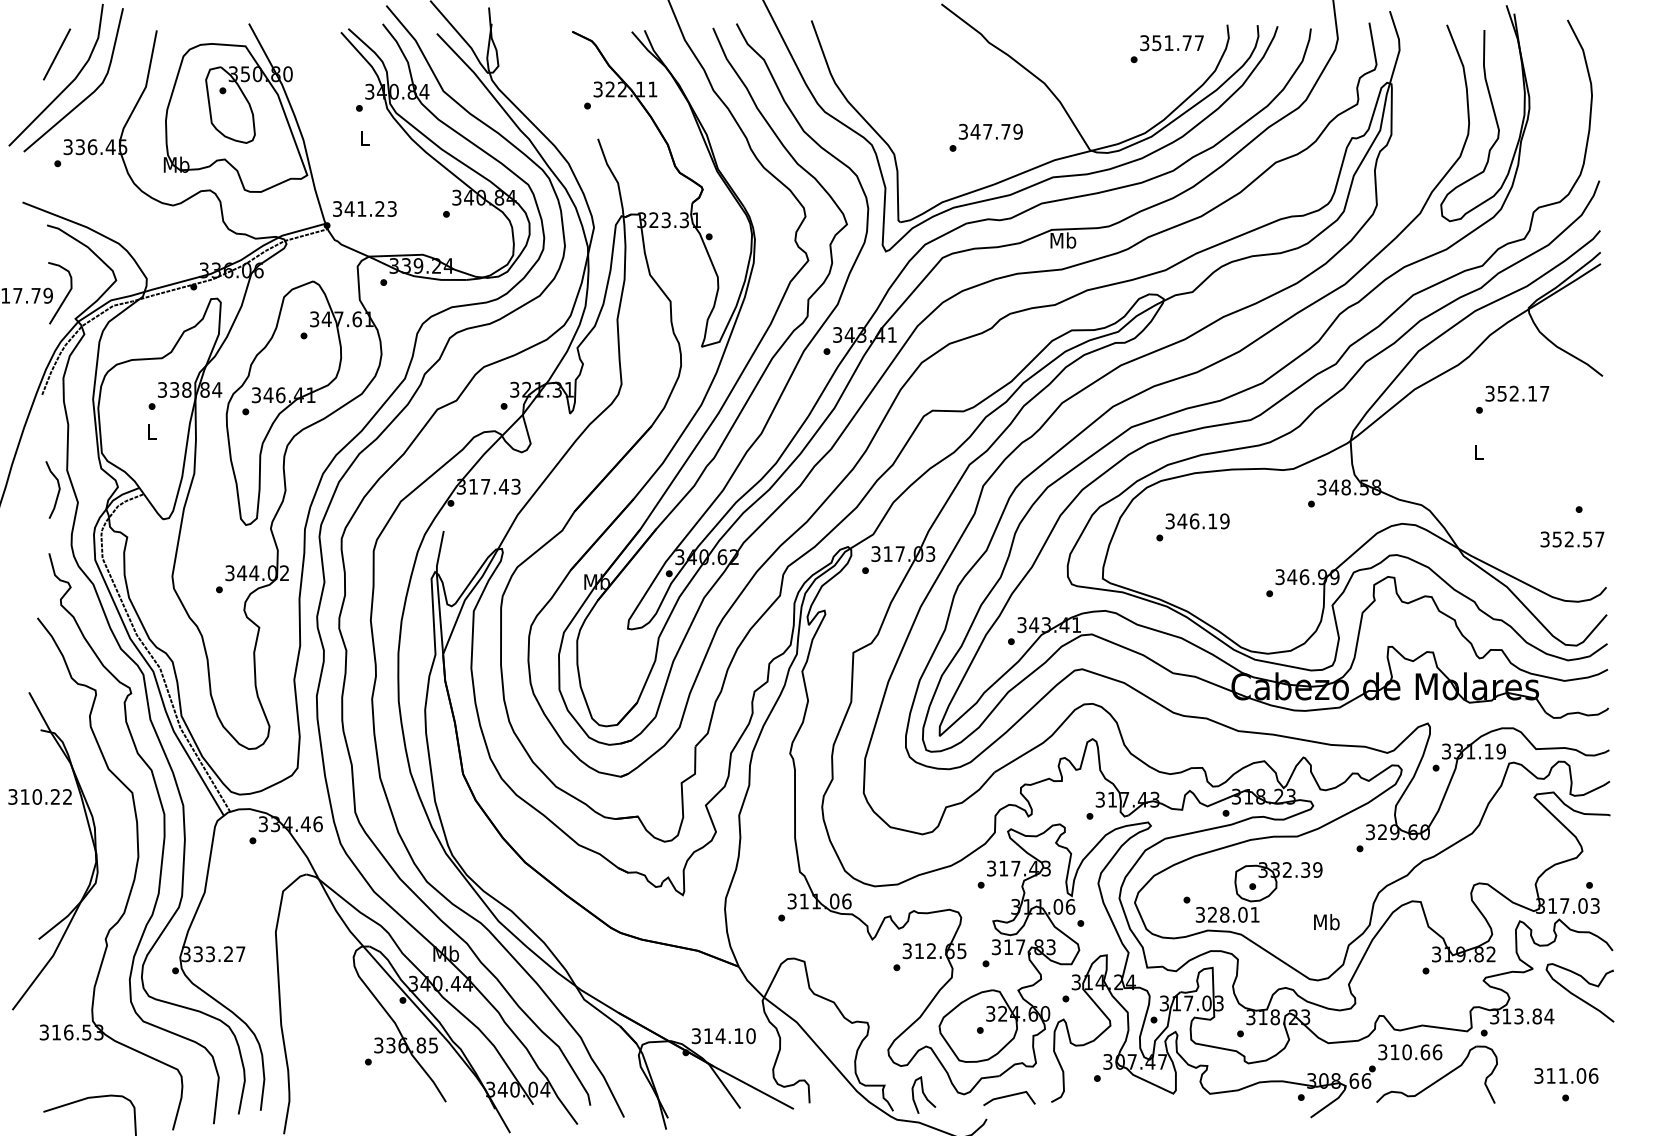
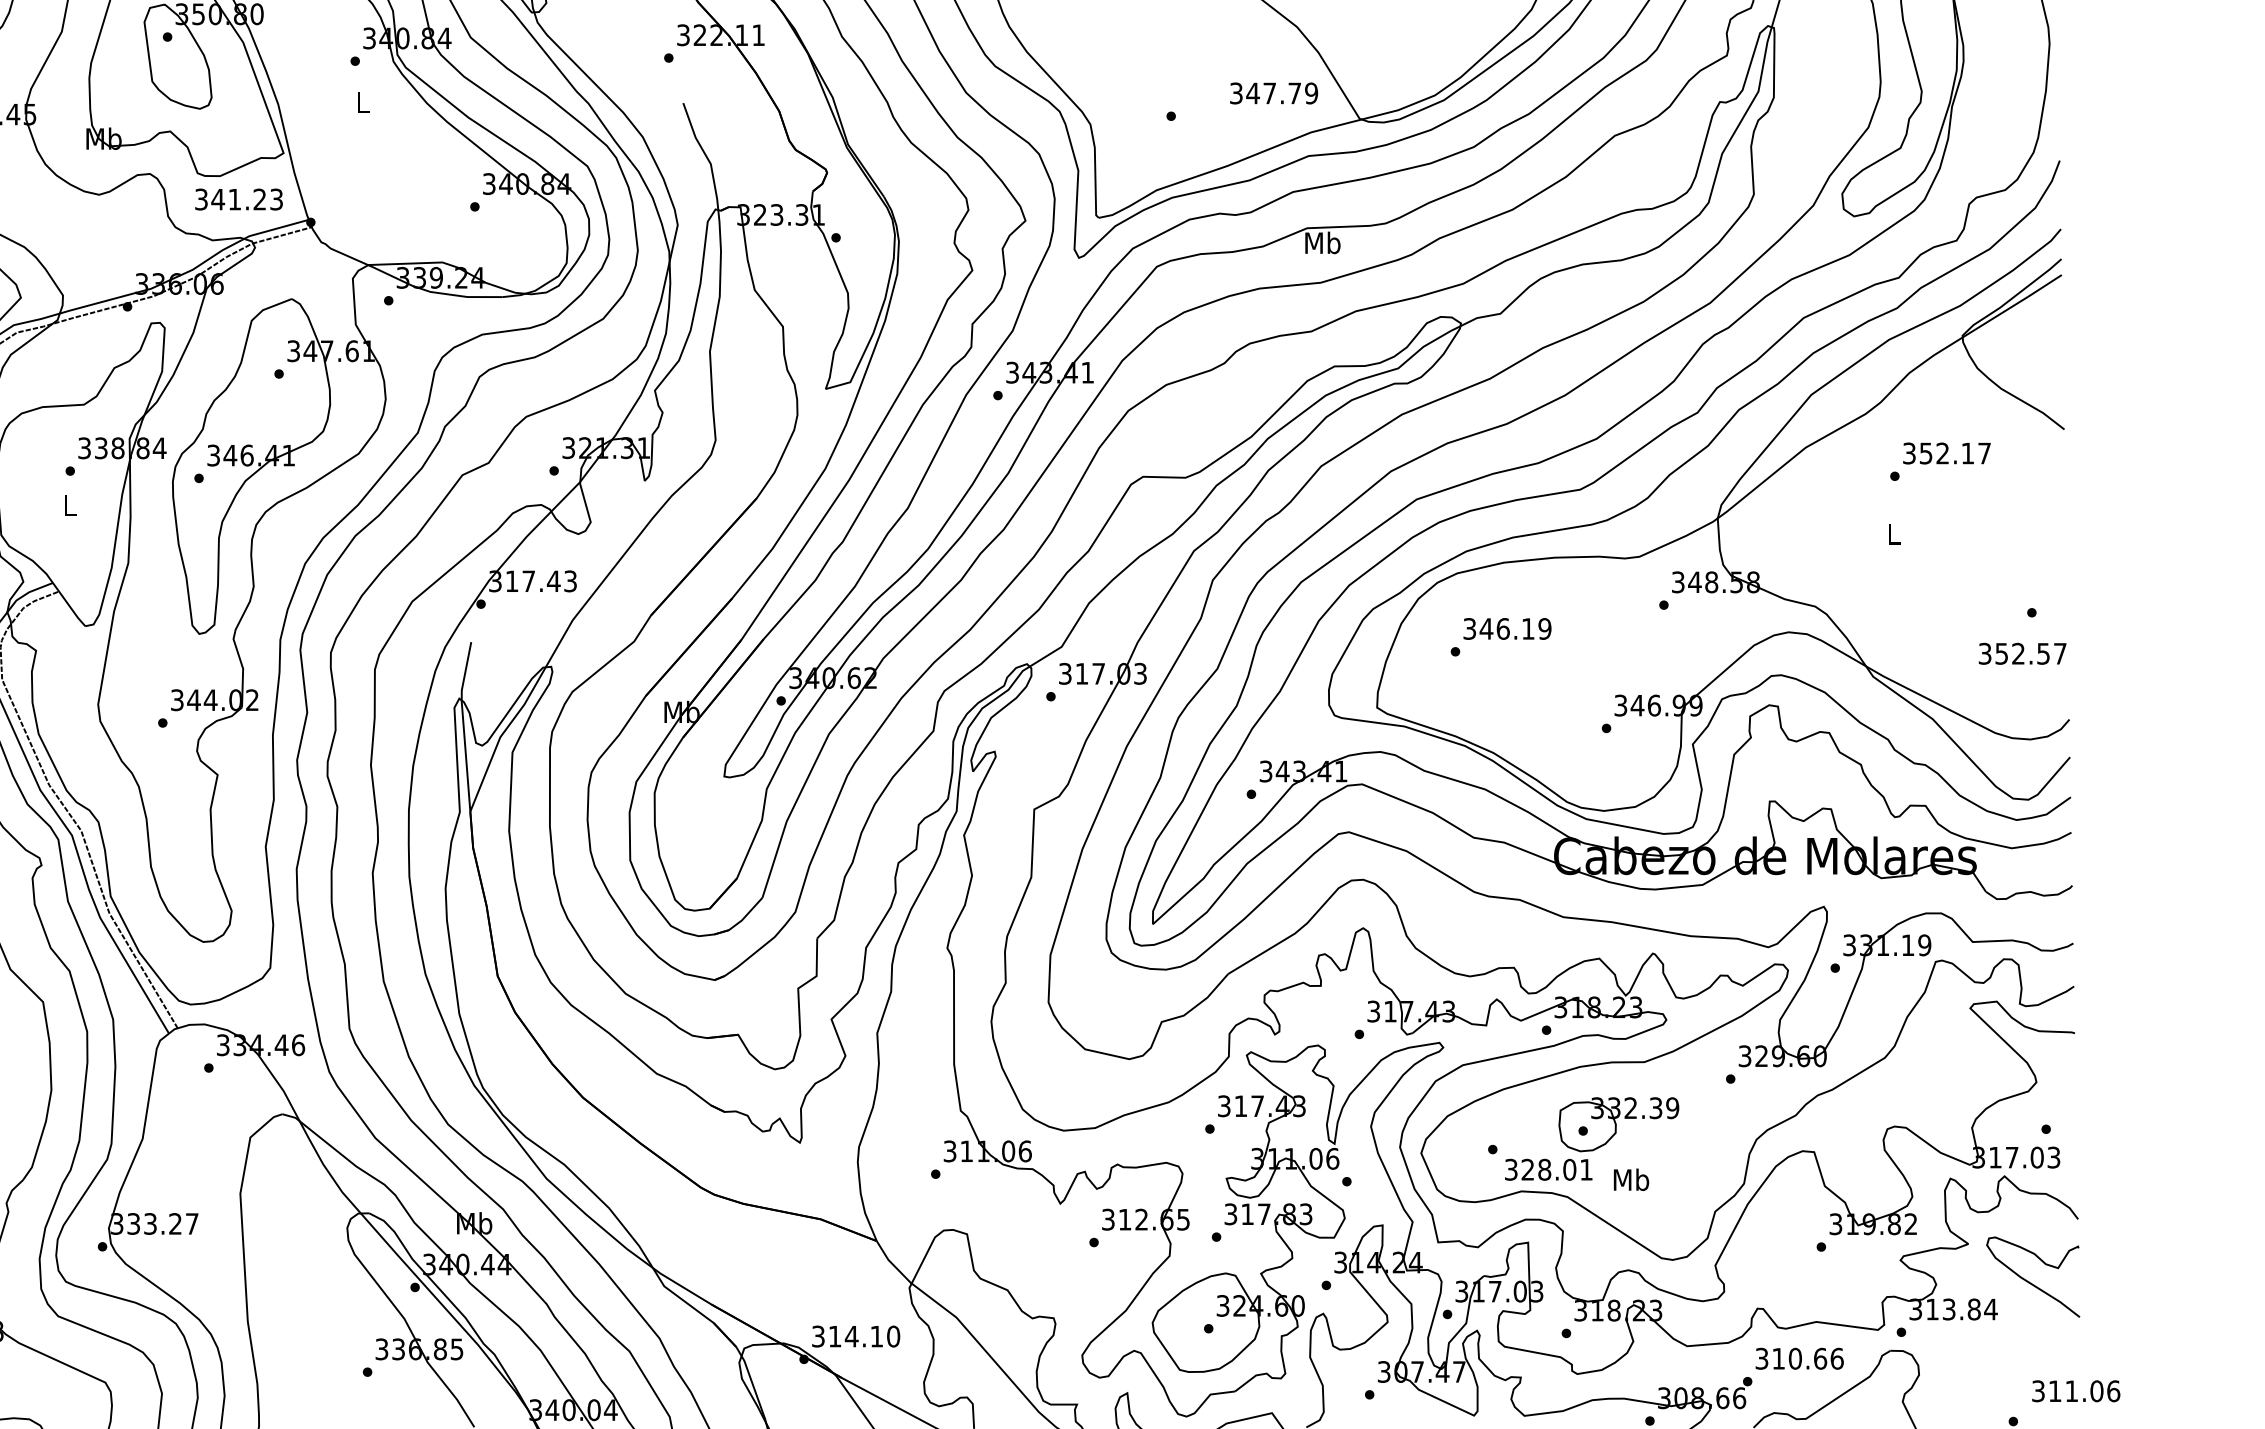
text: (990, 131) -> (1273, 93), moved
text: (364, 208) -> (238, 198), moved
text: (1326, 922) -> (1630, 1180), moved
text: (1566, 1075) -> (2076, 1390), moved

